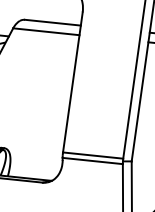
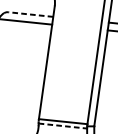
line: (52, 22) -> (30, 14), solid -> dashed
line: (93, 161) -> (63, 126), solid -> dashed

